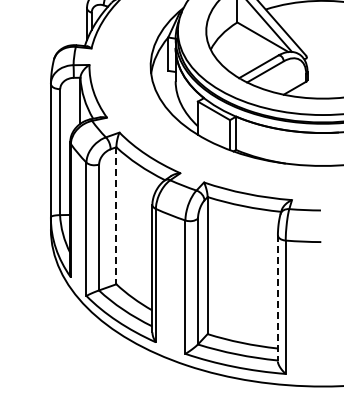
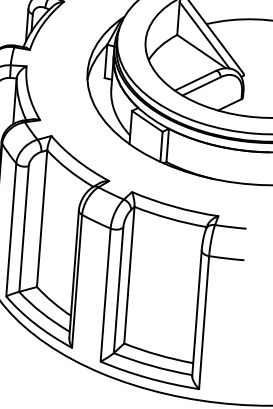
line: (116, 215) -> (42, 218), dashed -> solid
line: (277, 298) -> (196, 313), dashed -> solid

